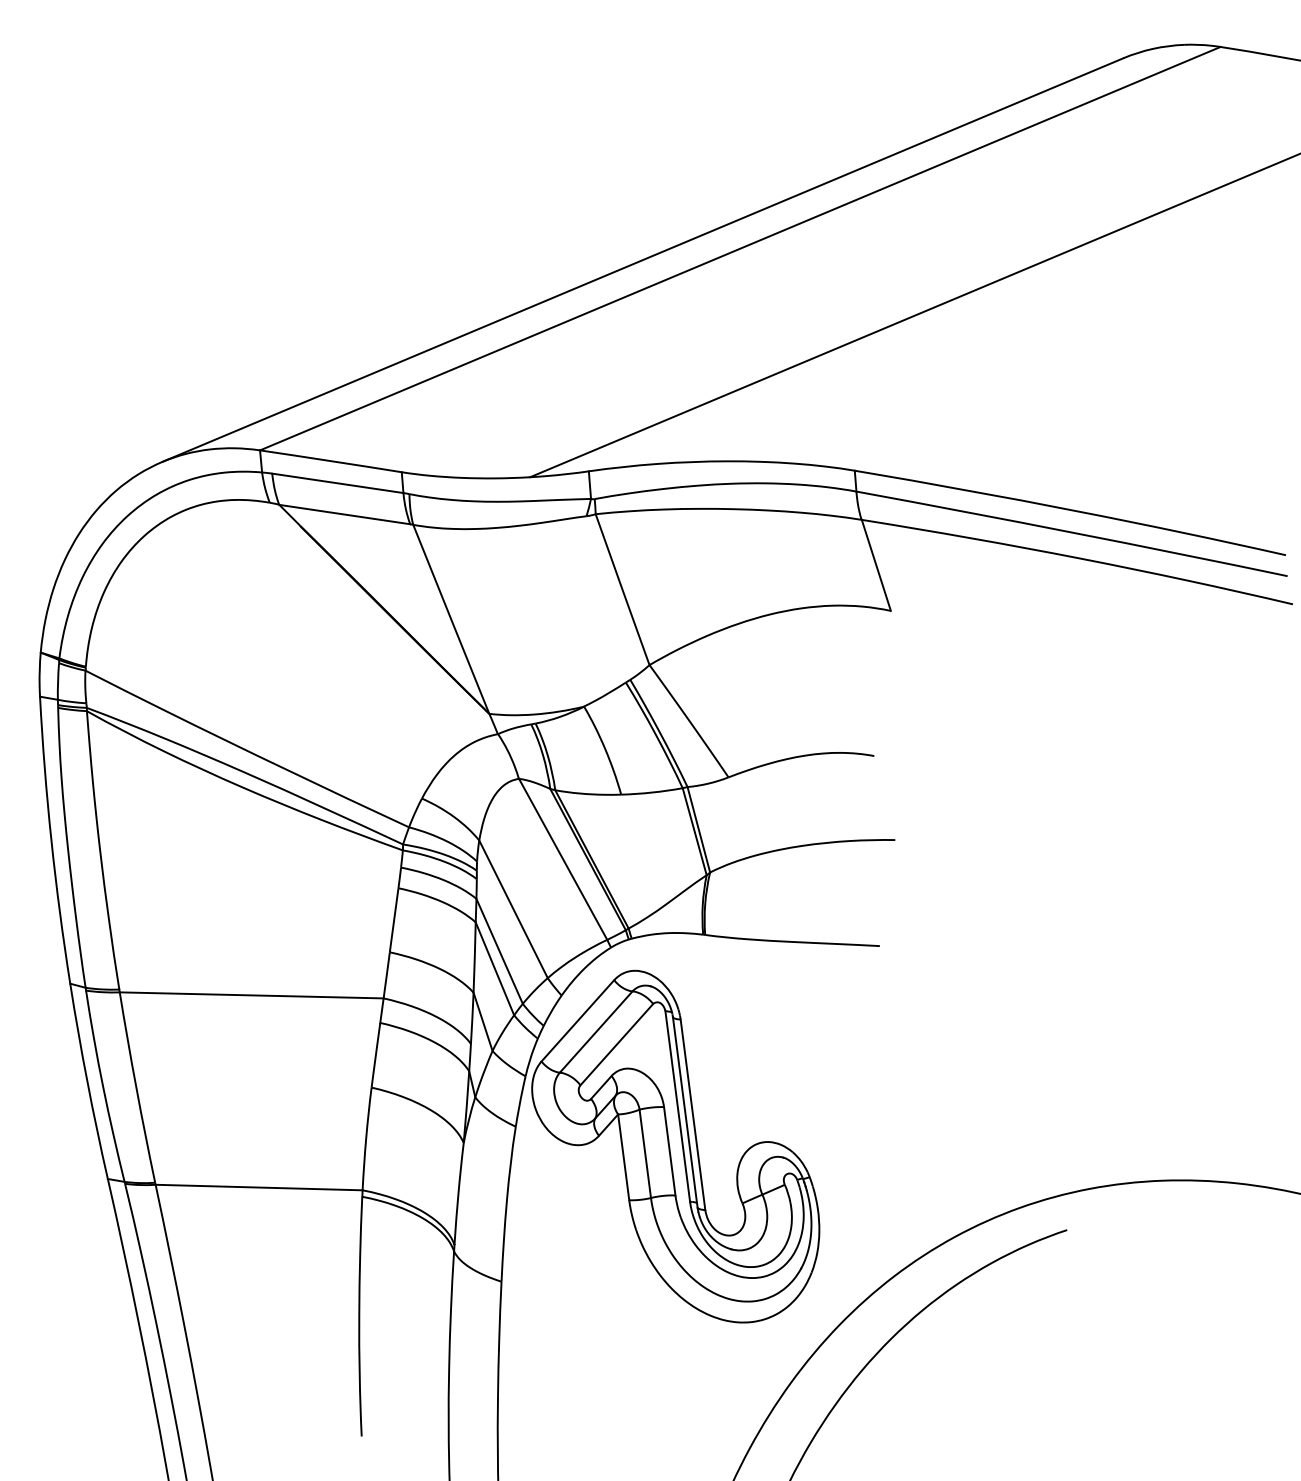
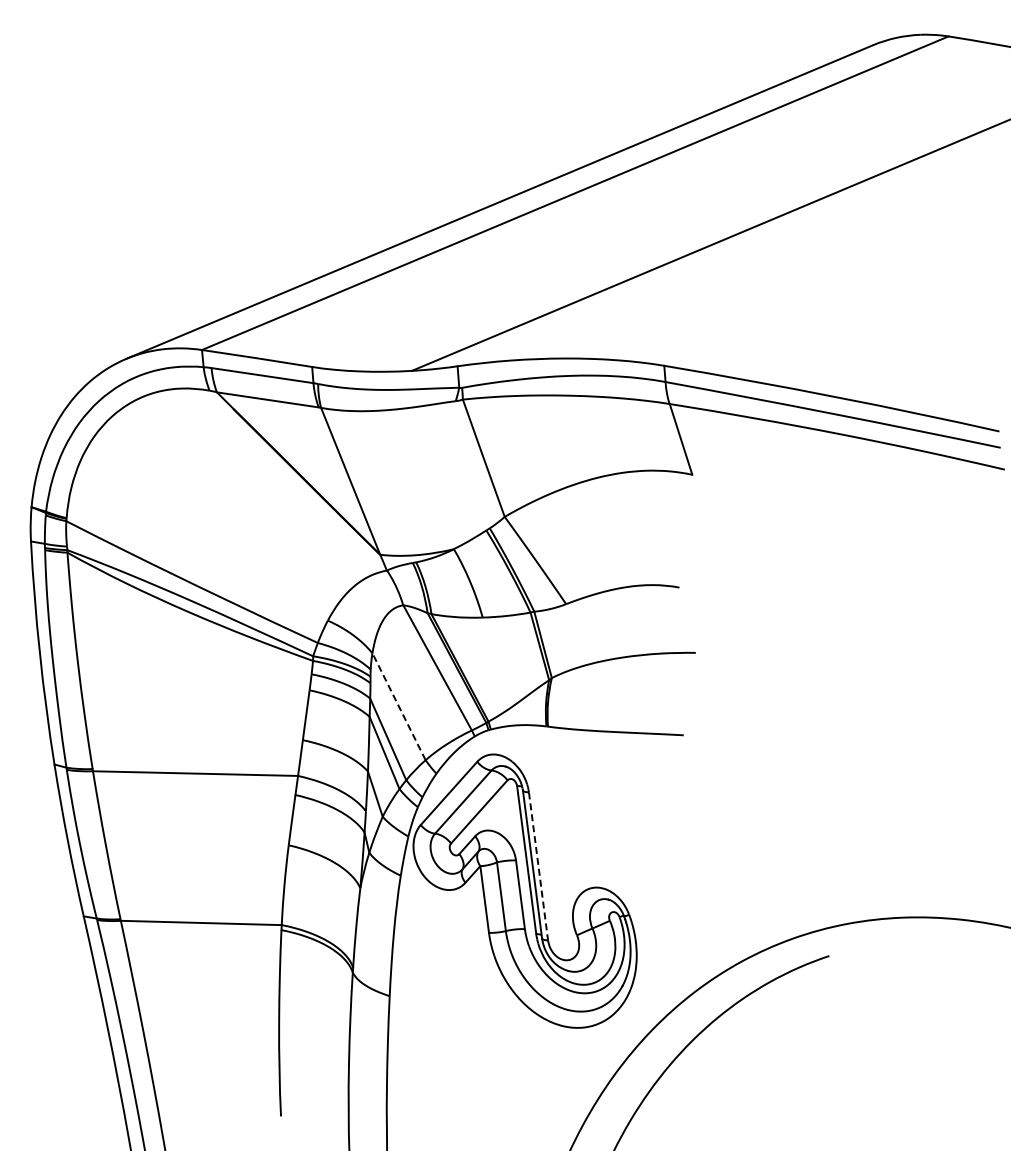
line: (514, 909) -> (399, 706), solid -> dashed
line: (692, 1114) -> (538, 866), solid -> dashed

